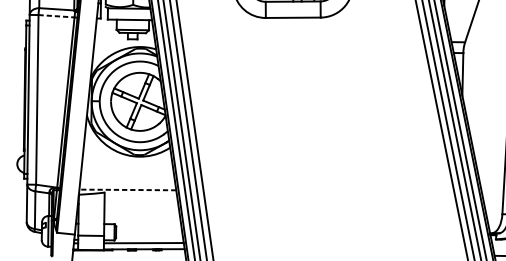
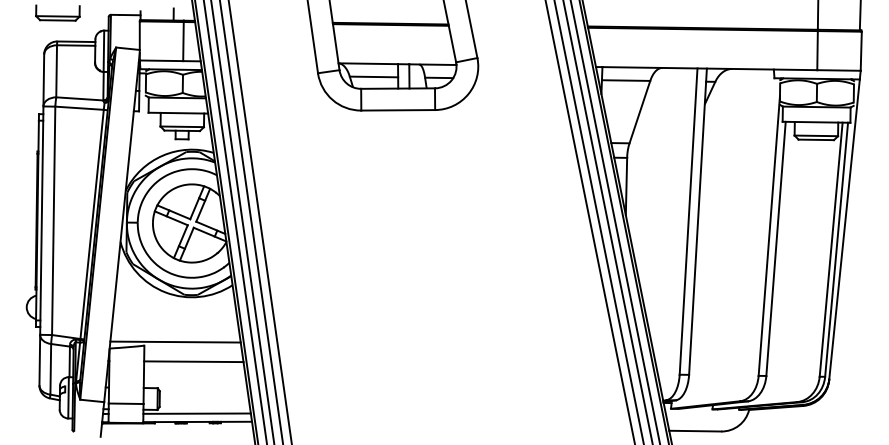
line: (57, 16) -> (80, 108), dashed -> solid
line: (127, 190) -> (175, 342), dashed -> solid
line: (141, 204) -> (193, 361), added

